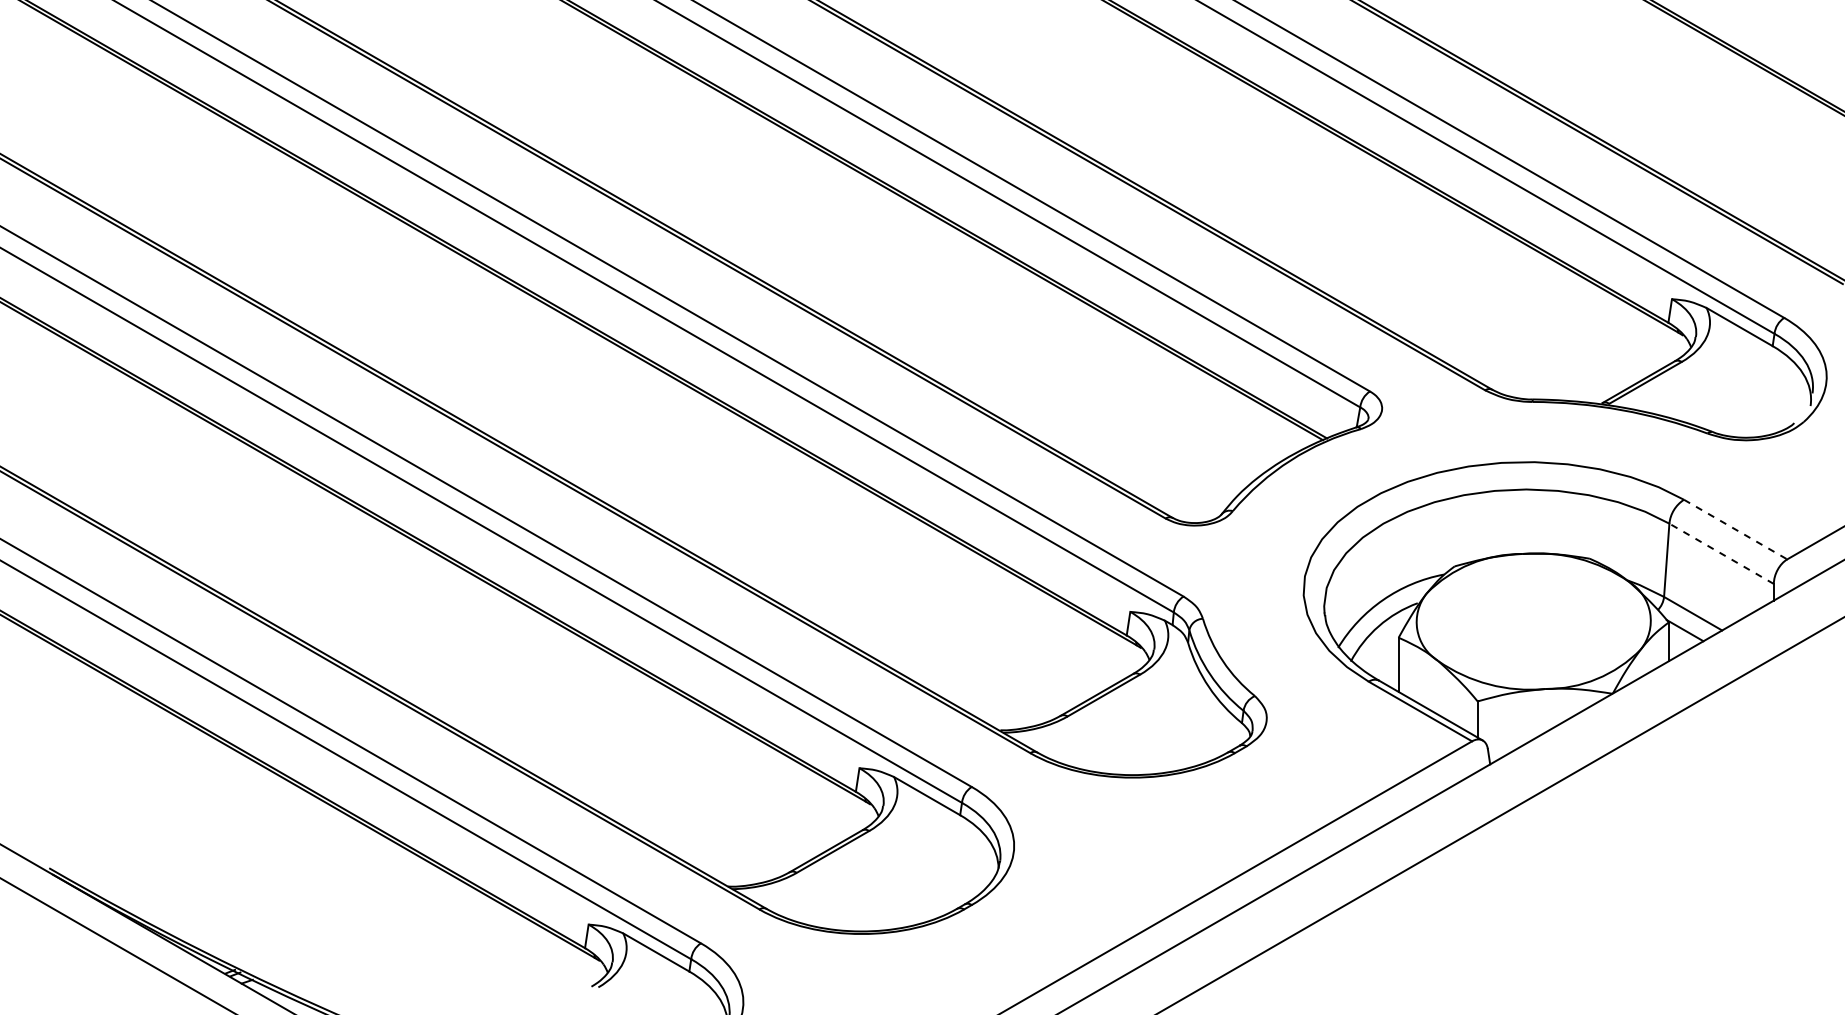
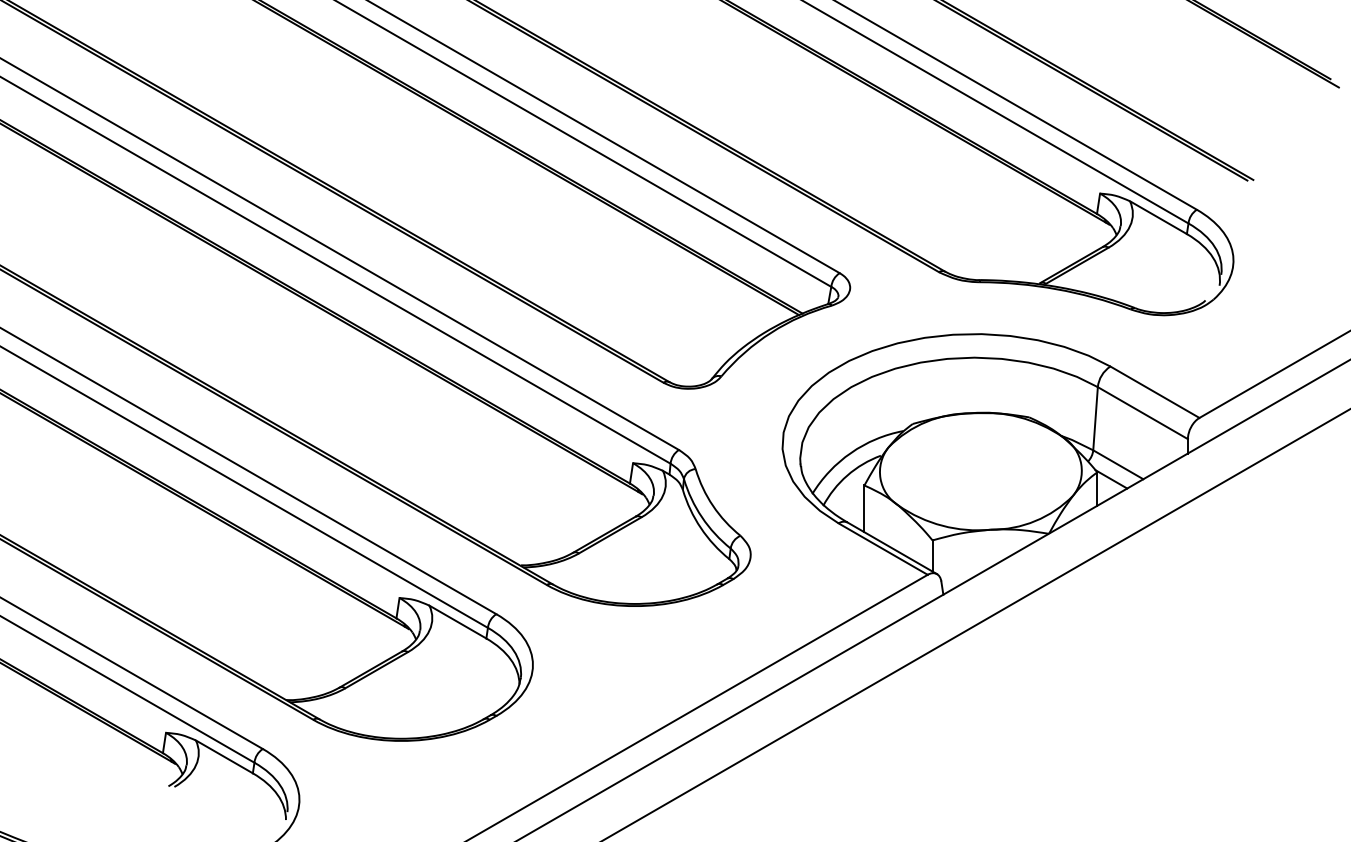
line: (1735, 529) -> (1154, 392), dashed -> solid
line: (1721, 553) -> (1142, 412), dashed -> solid

